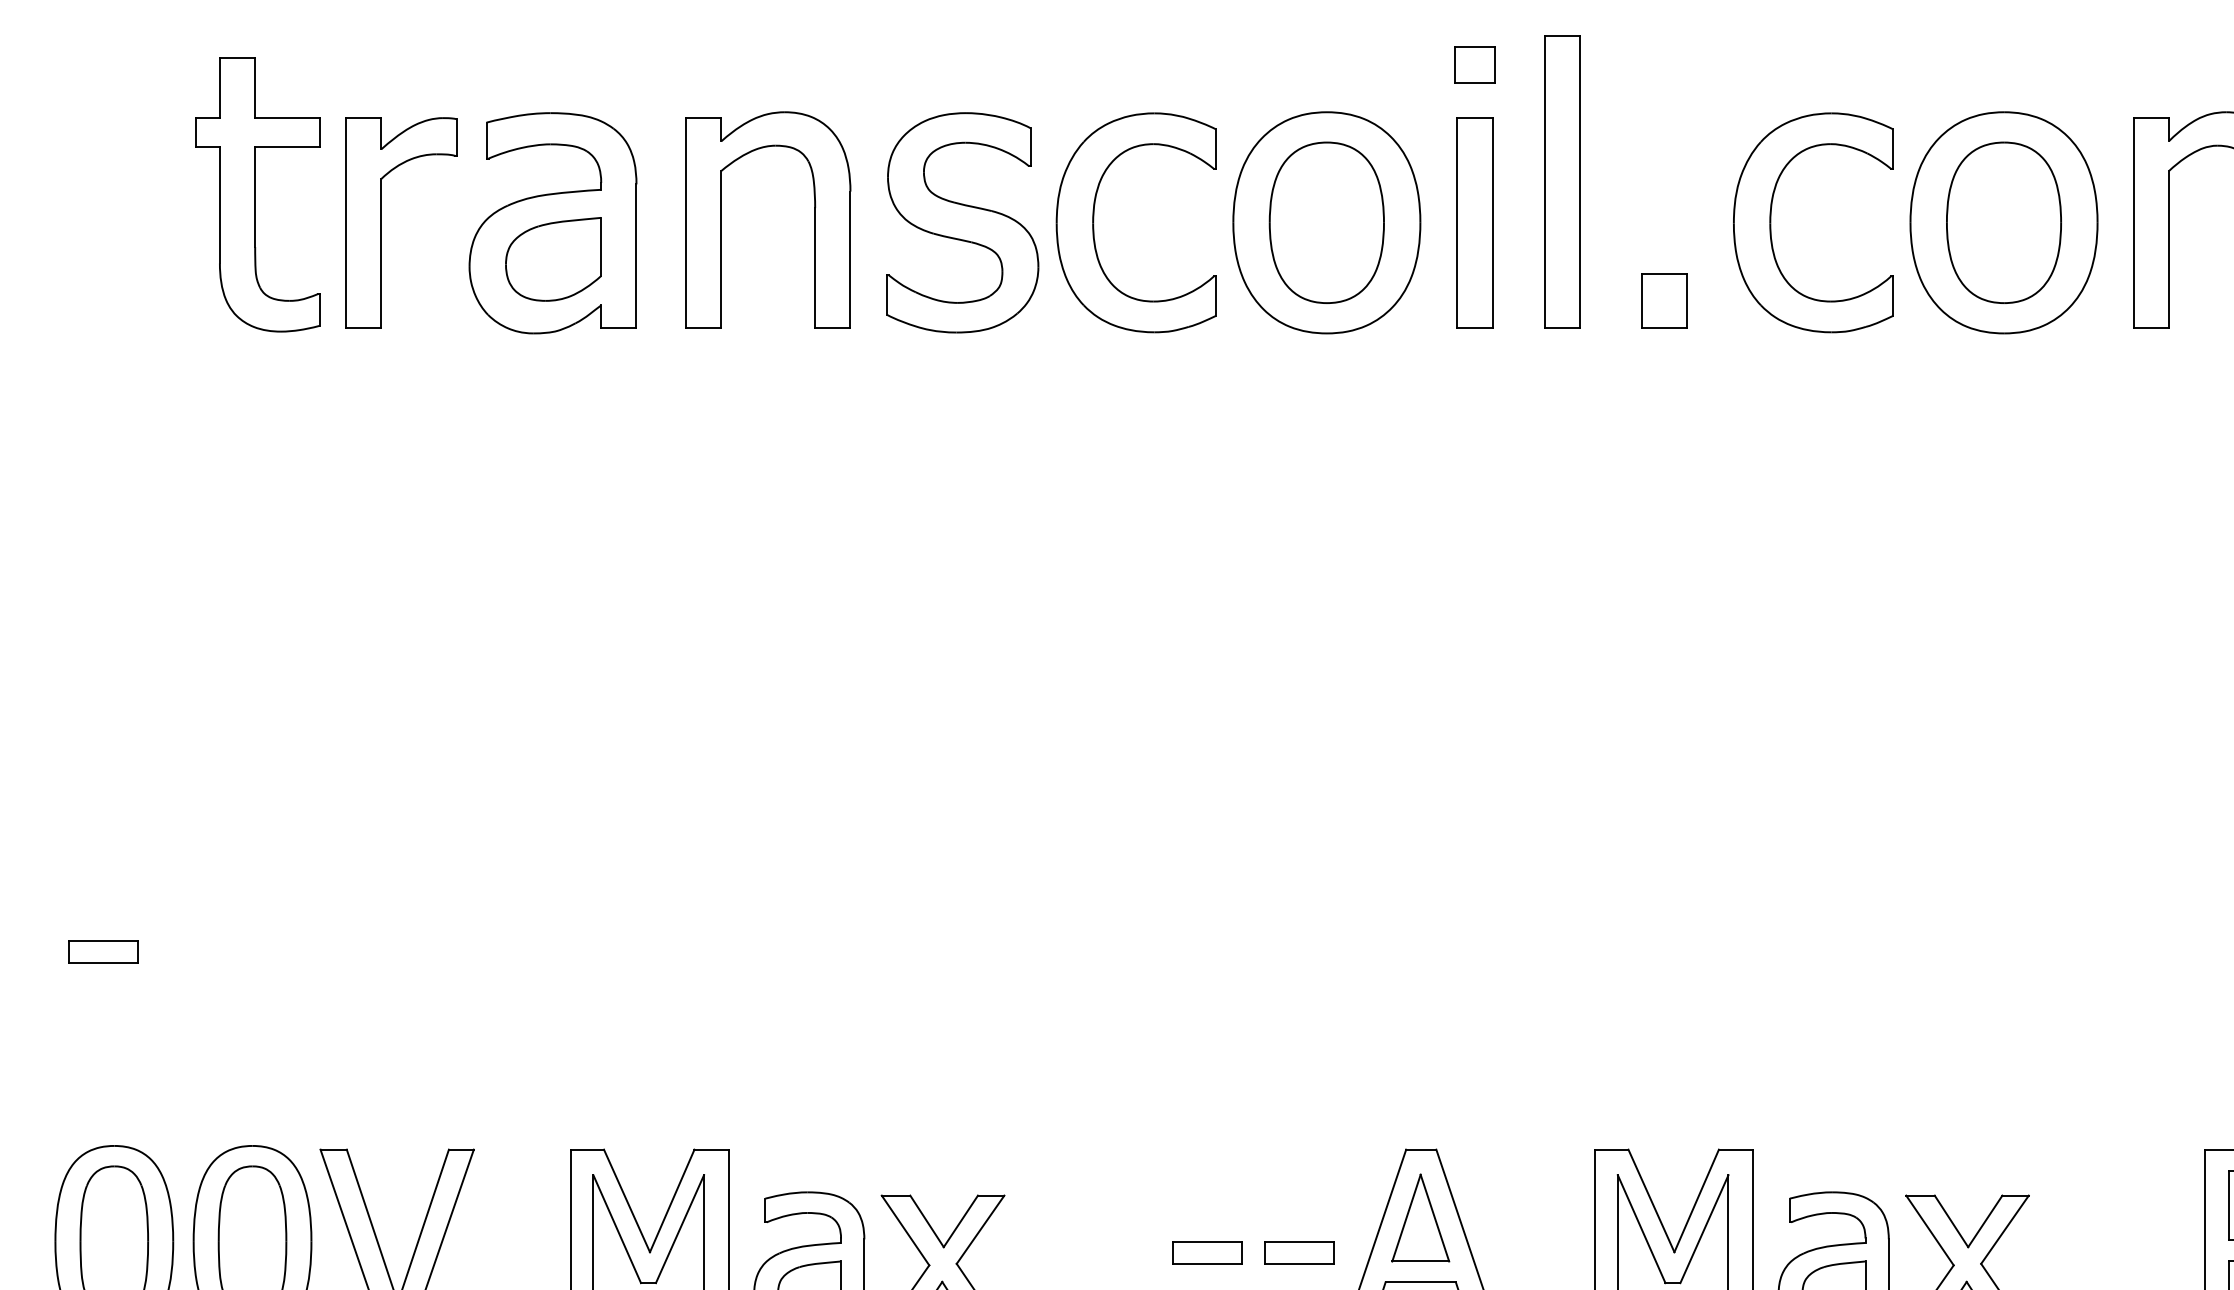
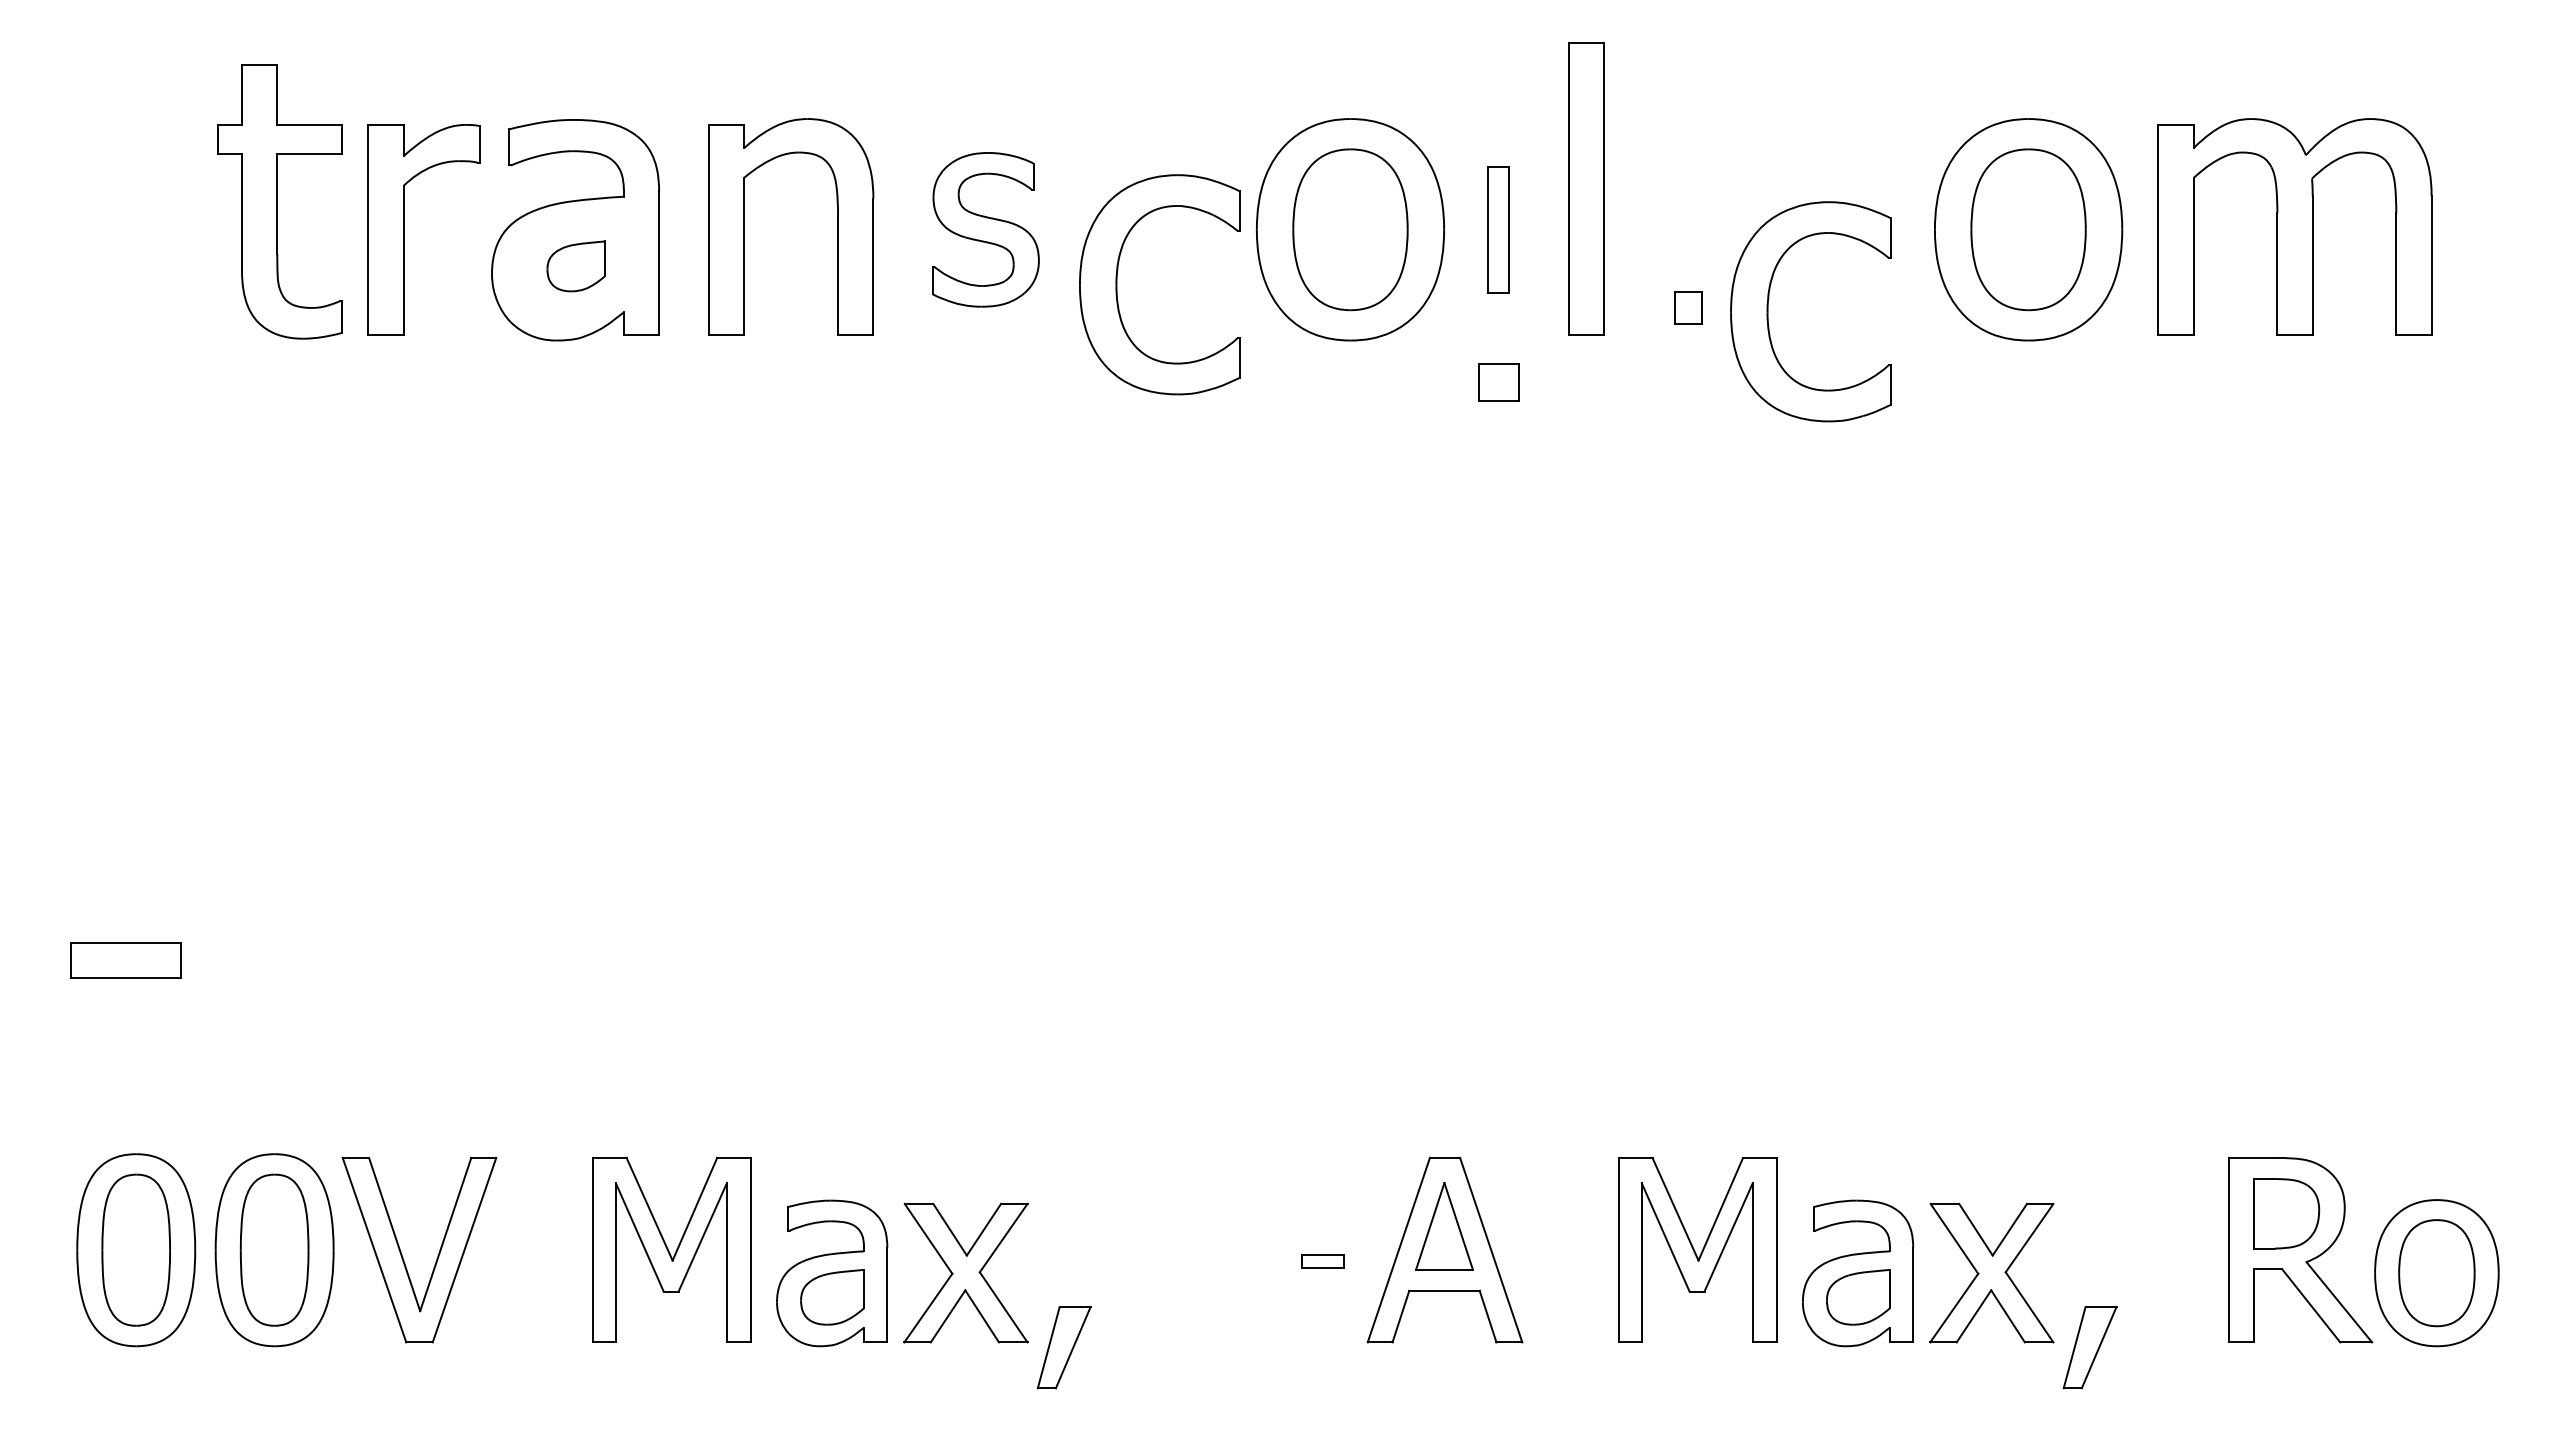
part: (1474, 64) -> (1498, 382), moved
part: (962, 222) -> (985, 229), size x0.7
part: (1094, 222) -> (1117, 284), moved
part: (1474, 222) -> (1498, 229), size x0.6
part: (1771, 222) -> (1768, 311), moved
part: (552, 259) -> (575, 266), size x0.6
part: (1664, 300) -> (1688, 307), size x0.6
part: (103, 951) -> (125, 959), size x1.6
part: (1207, 1253) -> (1230, 1261), removed
part: (1298, 1253) -> (1322, 1261), size x0.6

